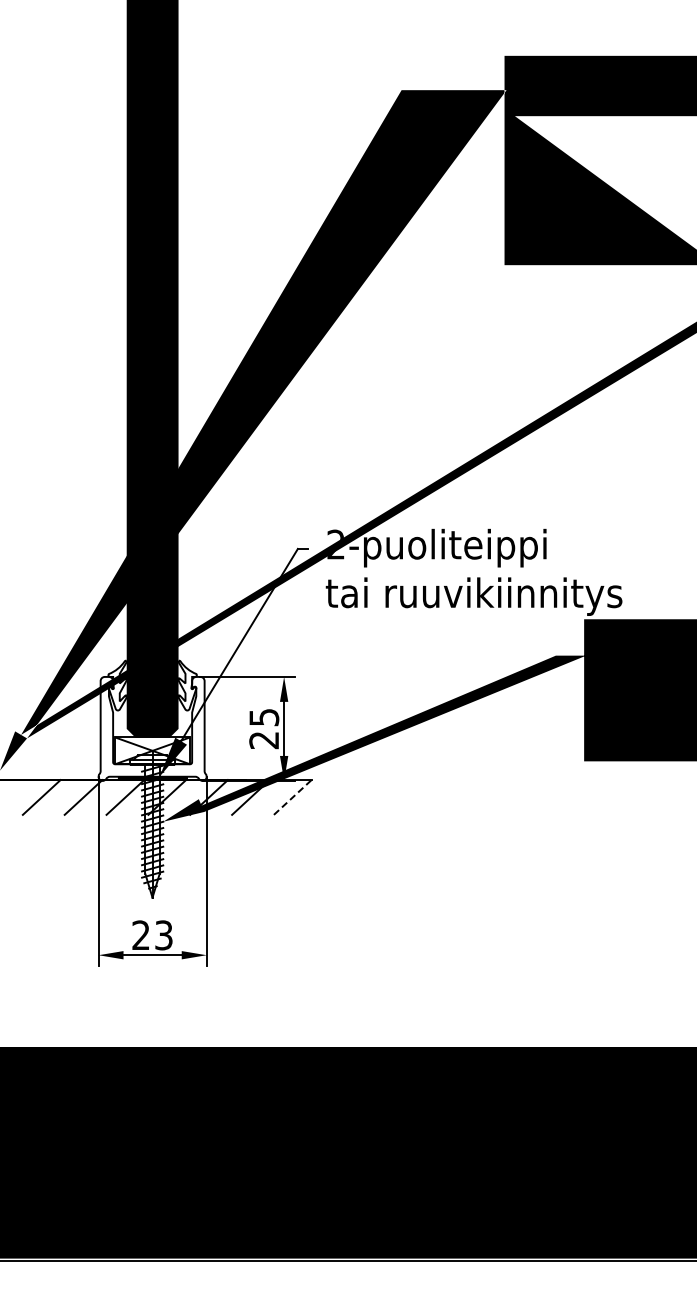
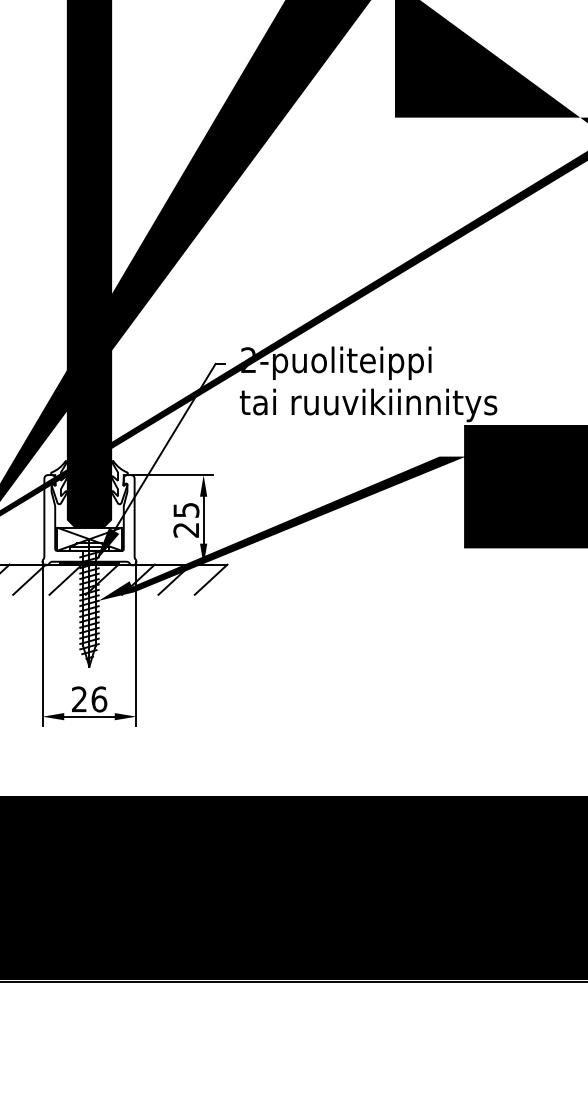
line: (292, 797) -> (210, 579), dashed -> solid
text: (164, 935) -> (99, 699), 23 -> 26

